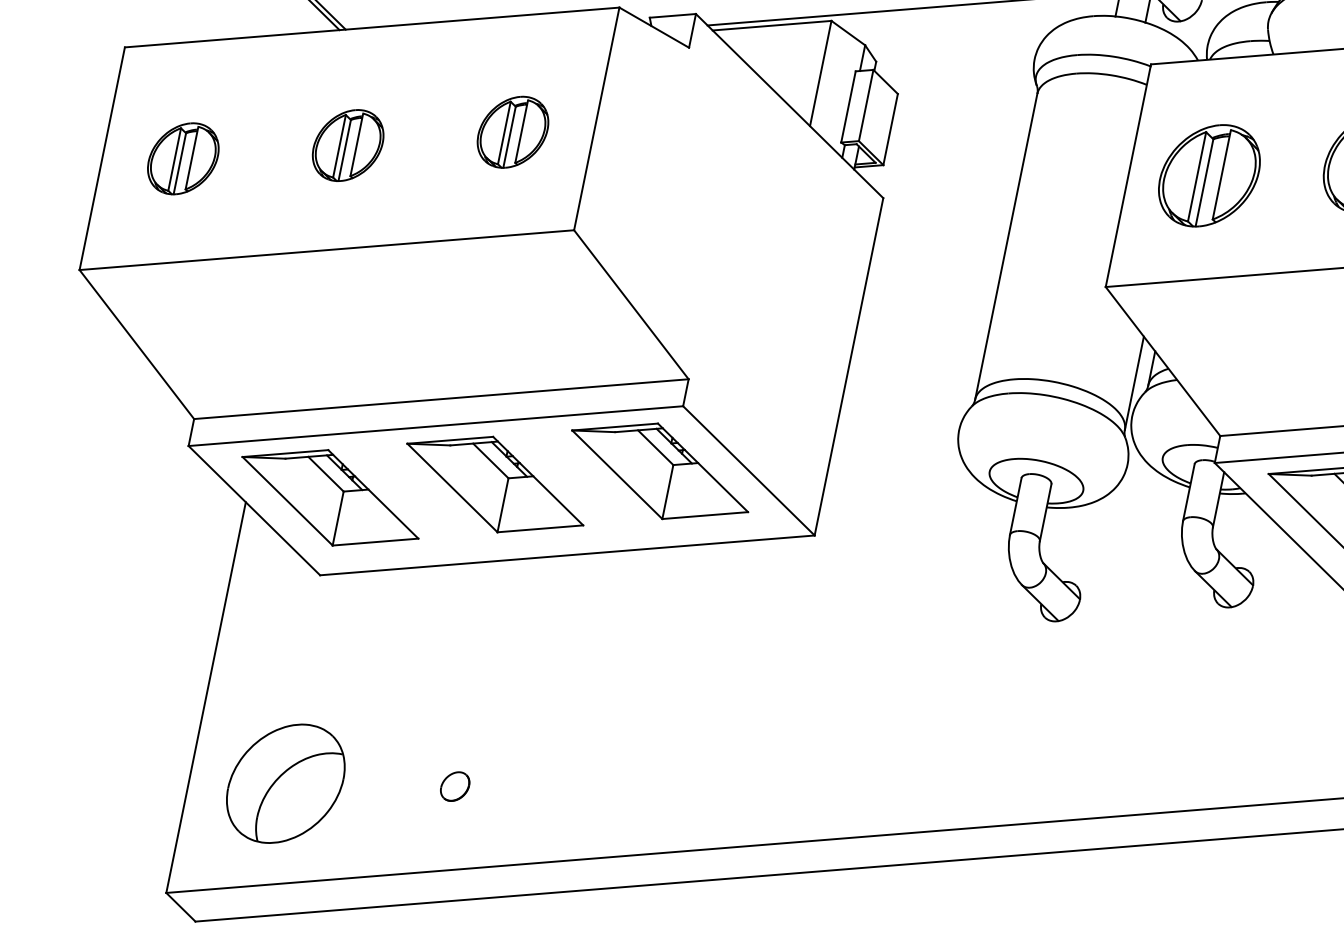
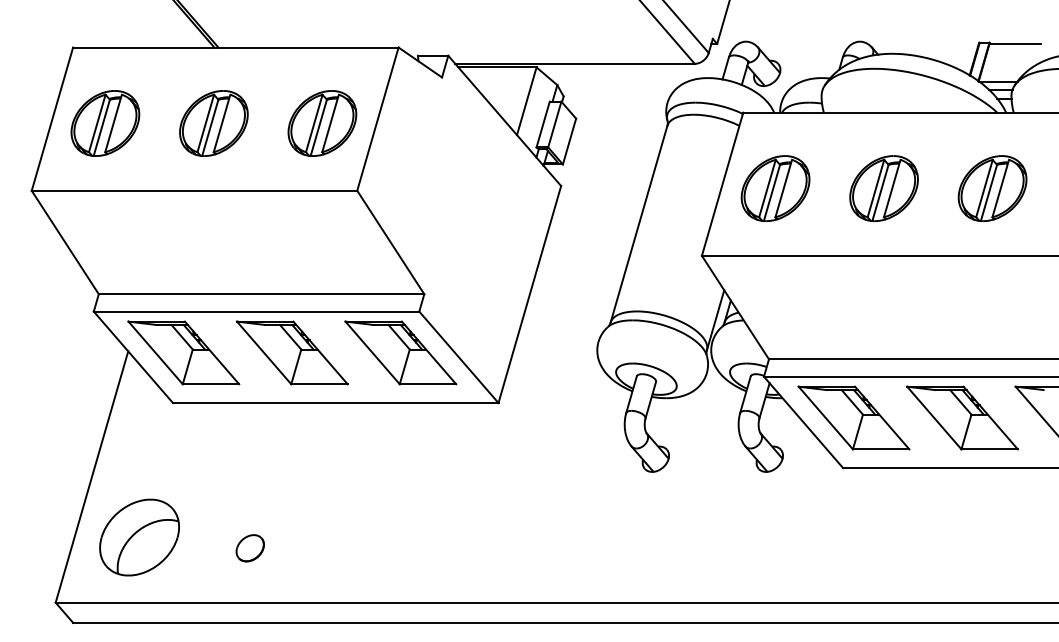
part: (513, 132) -> (322, 123), size x1.43
part: (347, 145) -> (213, 123), size x1.43
part: (183, 158) -> (105, 123), size x1.43
part: (454, 786) -> (249, 548), size x1.43

